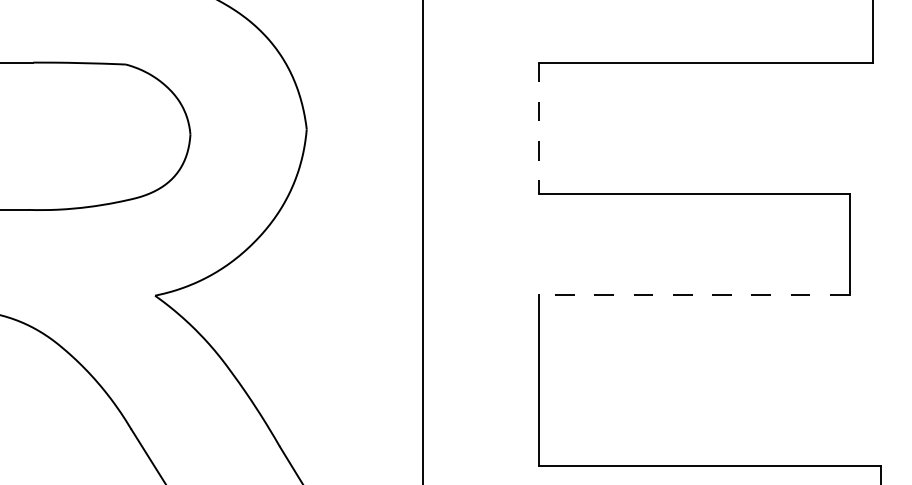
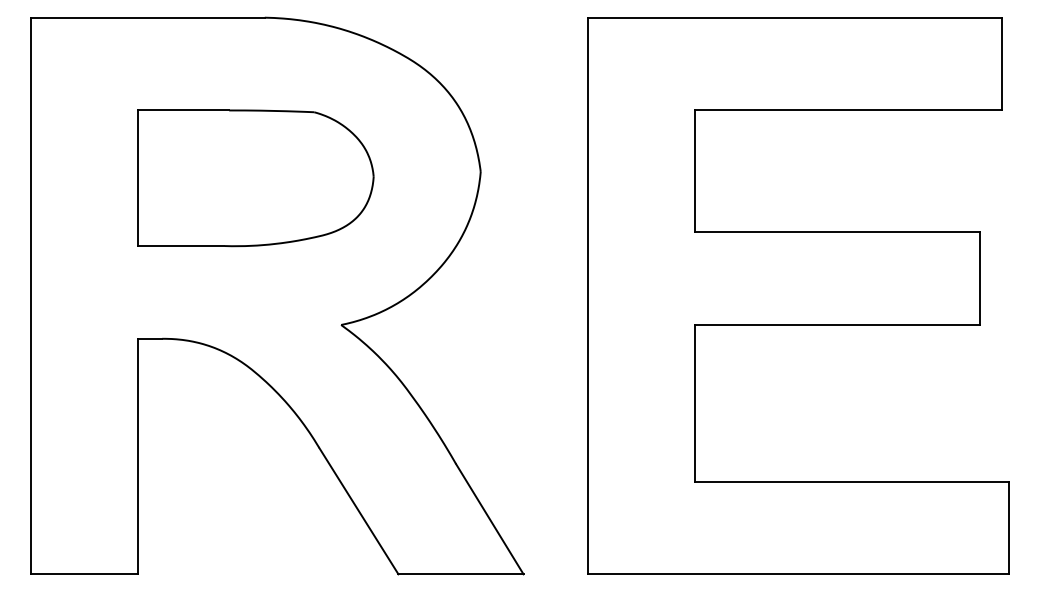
line: (539, 128) -> (694, 171), dashed -> solid
line: (694, 295) -> (837, 324), dashed -> solid

